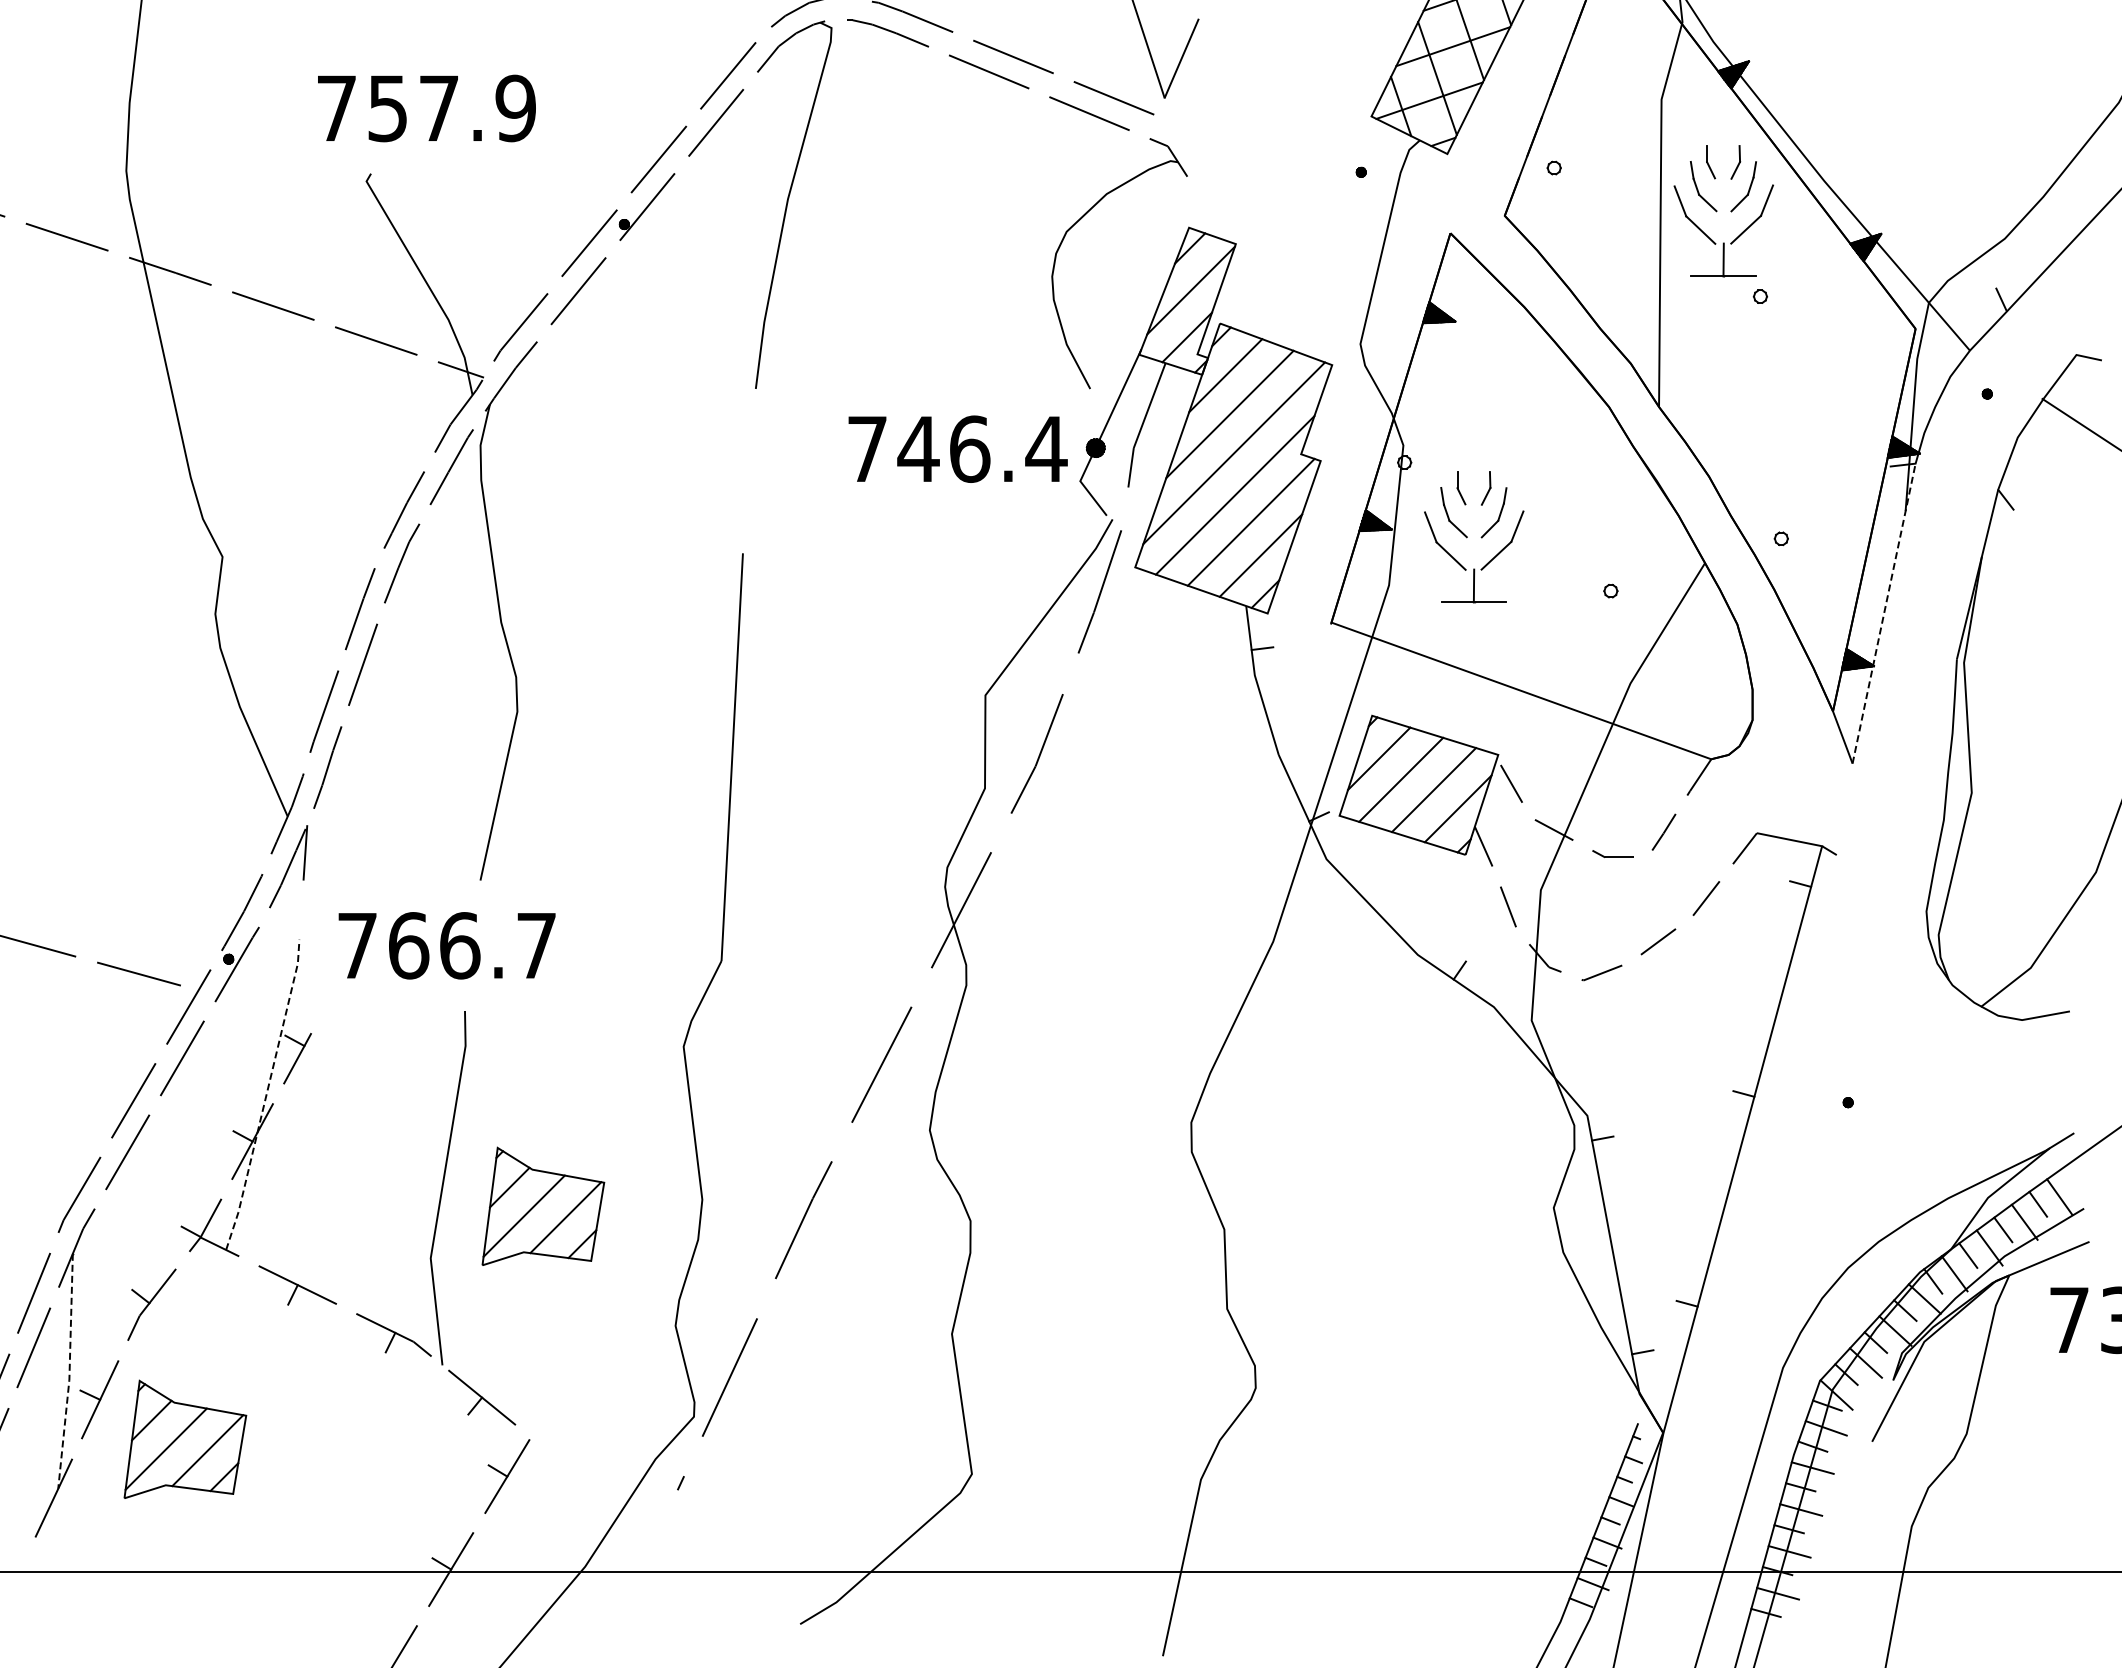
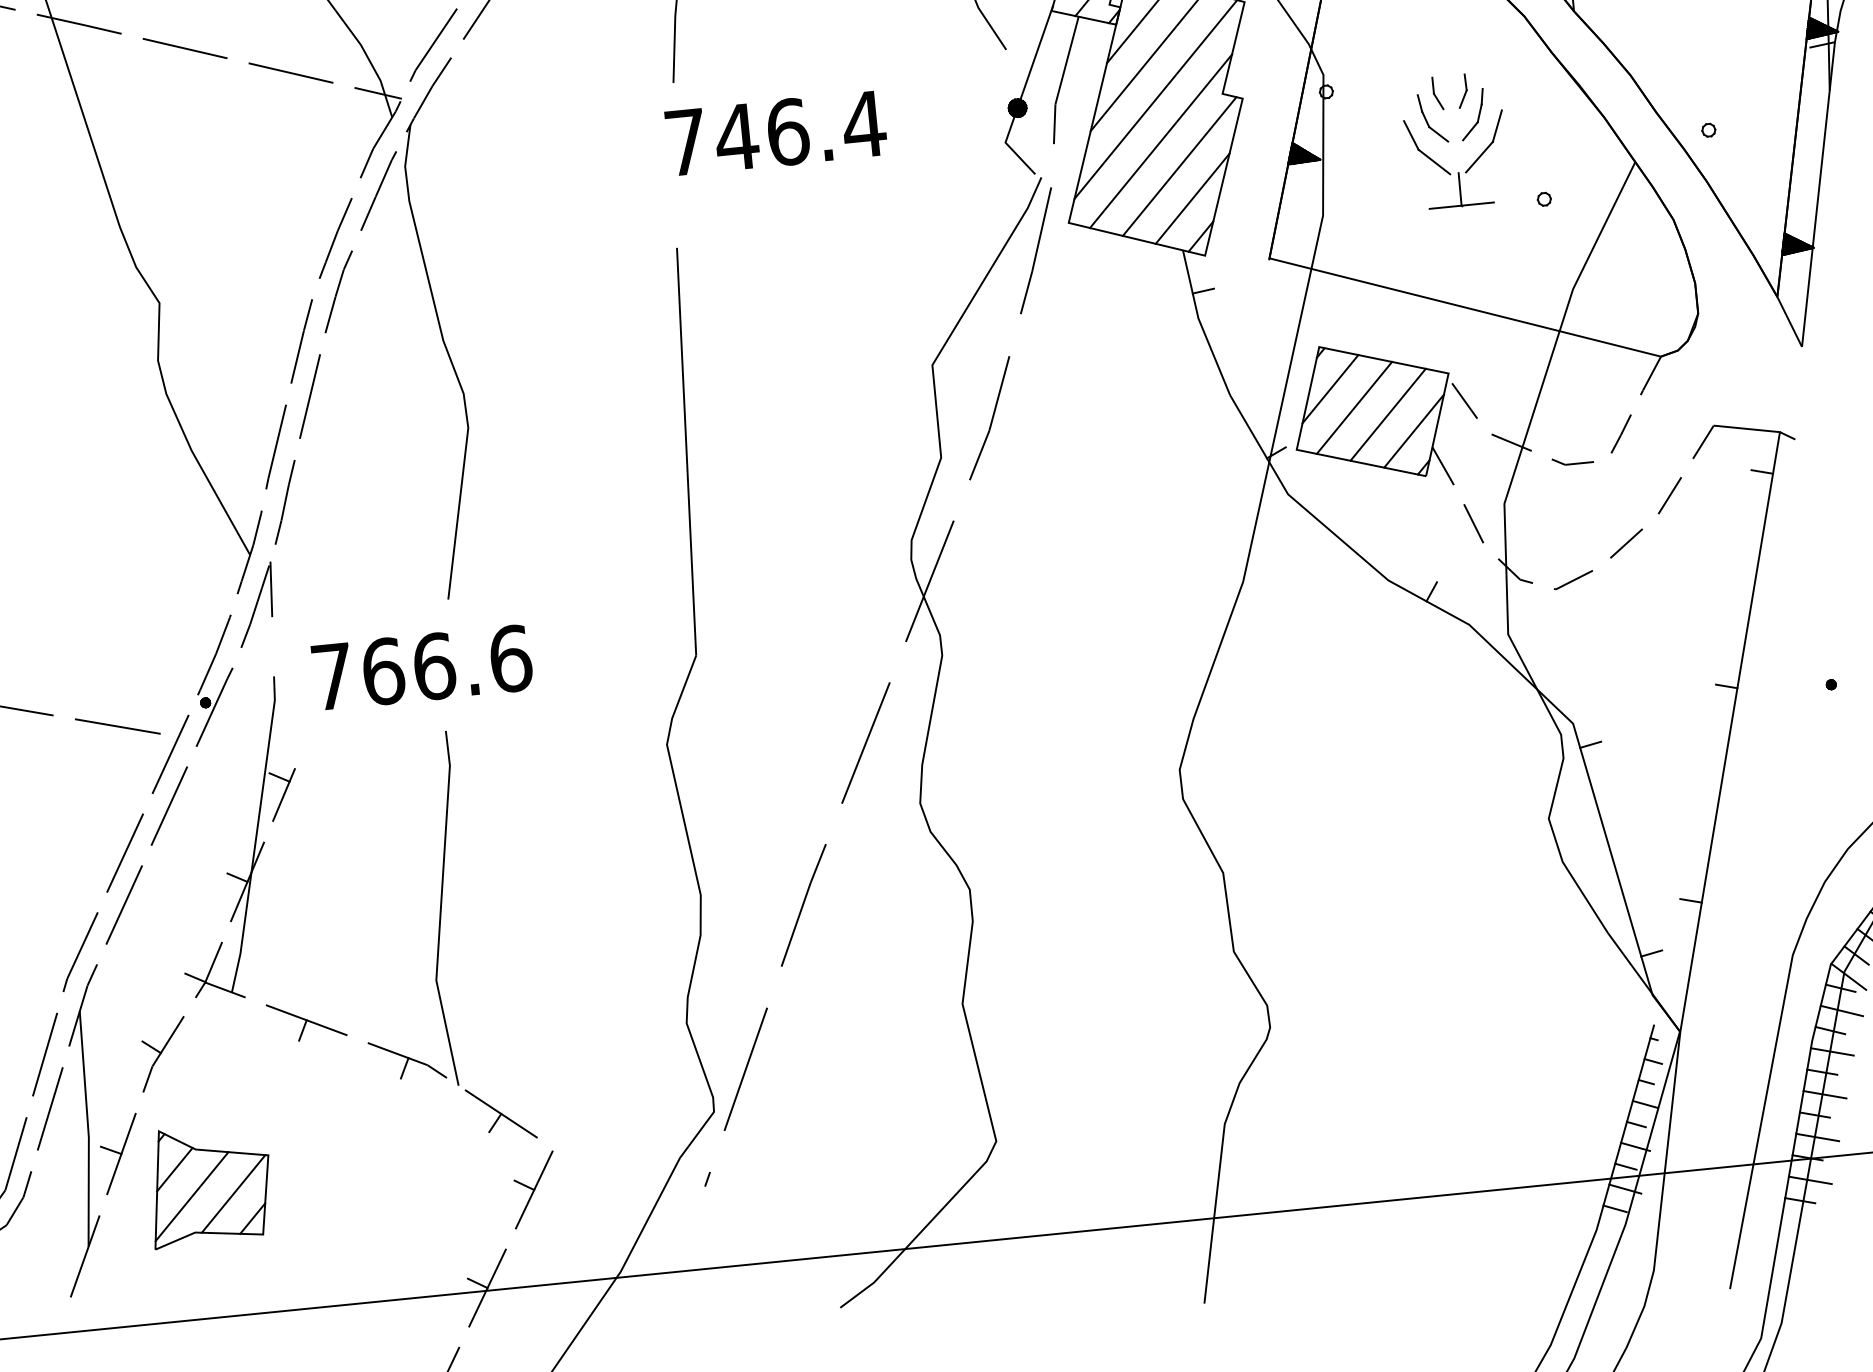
text: (957, 448) -> (775, 132), moved
part: (1474, 537) -> (1455, 141), moved
line: (1884, 613) -> (1818, 194), dashed -> solid
text: (537, 945) -> (511, 658), 766.7 -> 766.6
line: (266, 1095) -> (256, 834), dashed -> solid
part: (543, 1205) -> (543, 916), removed
line: (69, 1372) -> (88, 1129), dashed -> solid

